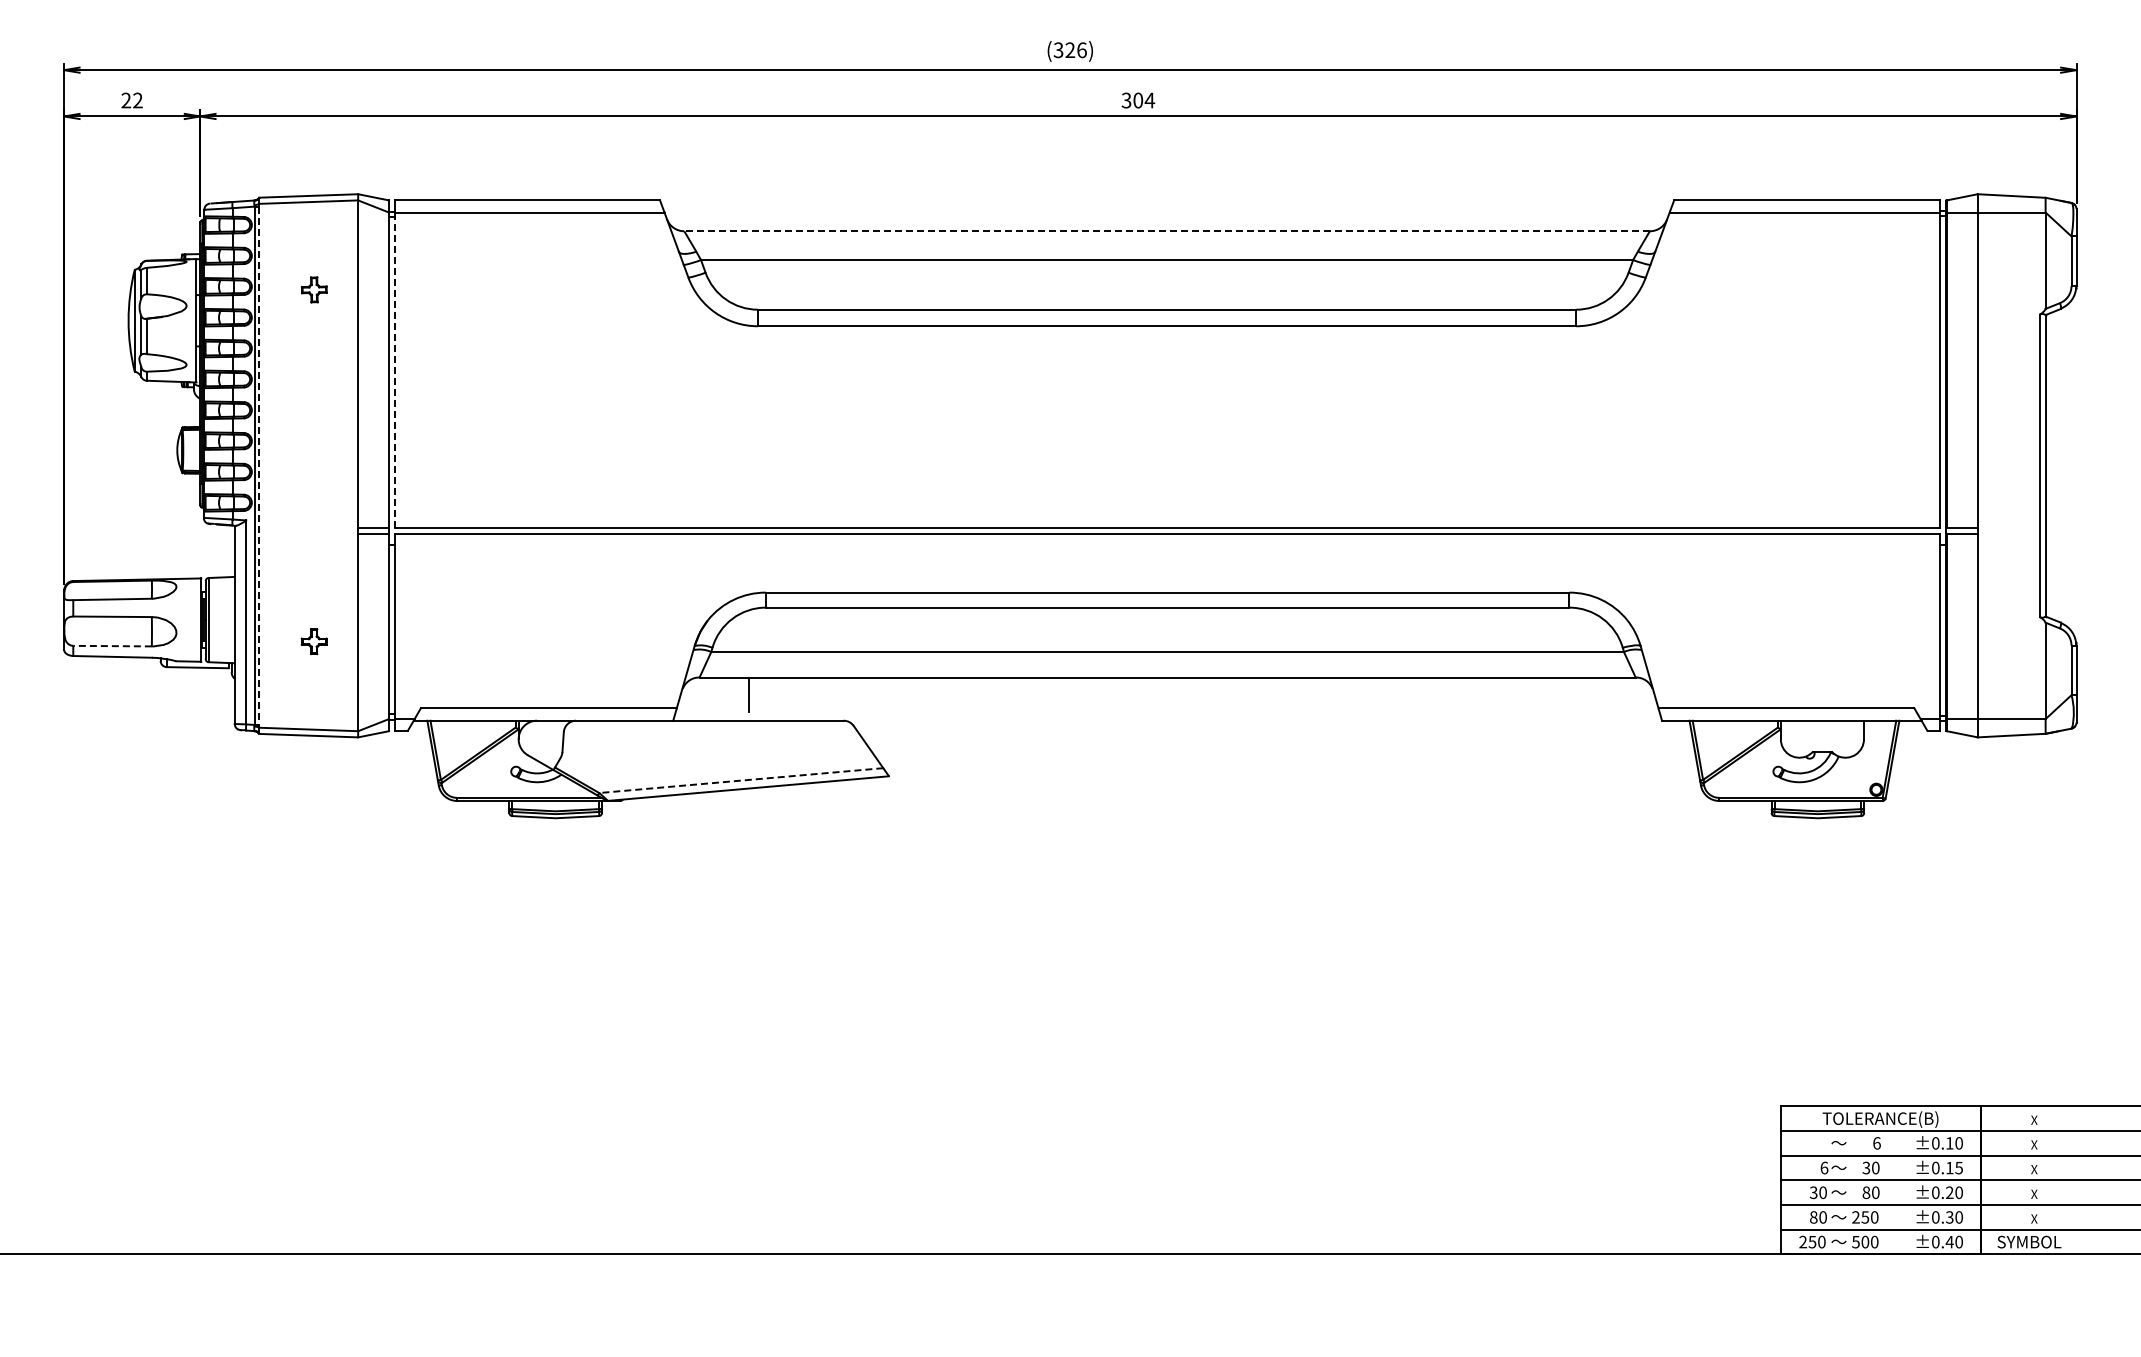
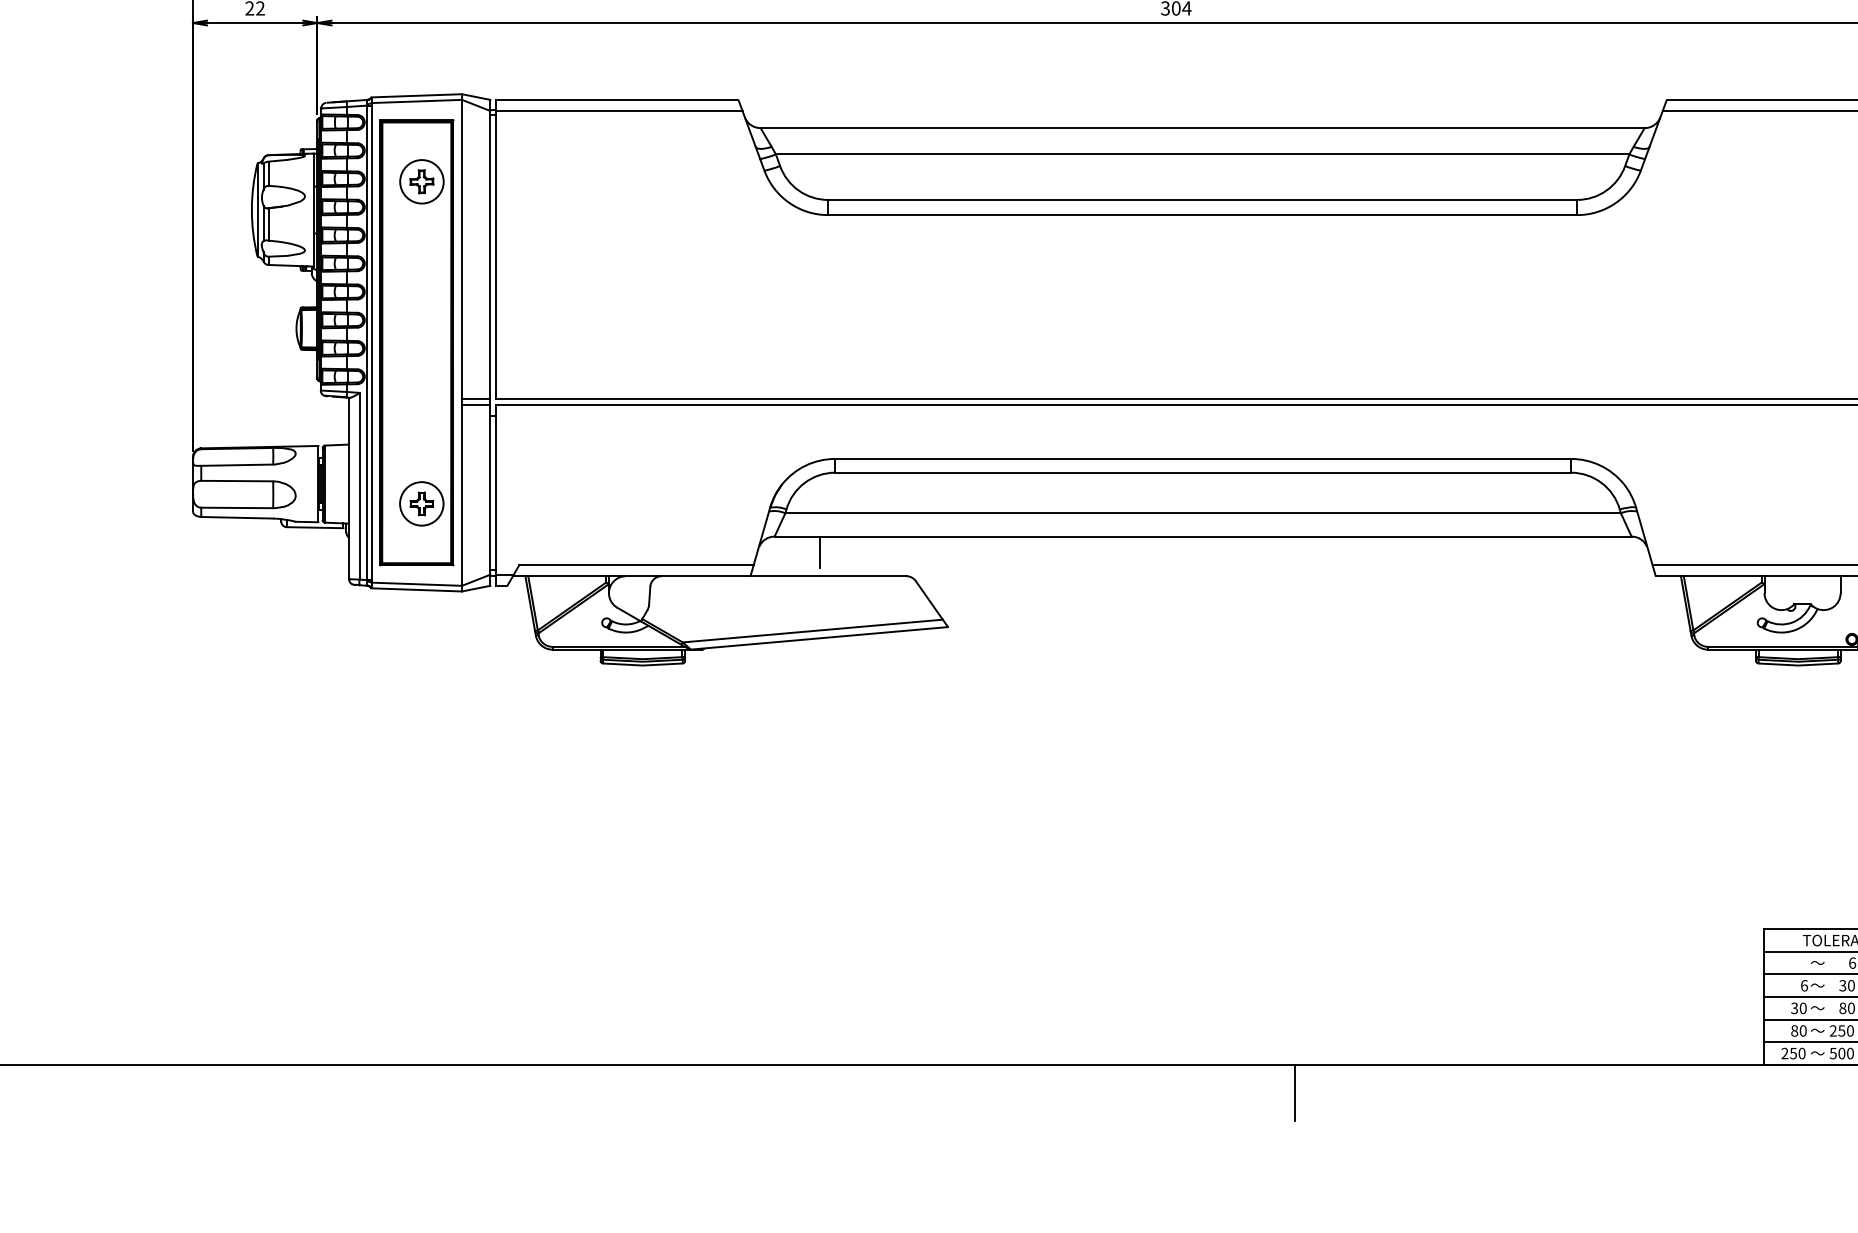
line: (1167, 231) -> (1203, 128), dashed -> solid
line: (395, 369) -> (496, 254), dashed -> solid
part: (308, 465) -> (416, 342), added
line: (259, 466) -> (371, 343), dashed -> solid
line: (112, 646) -> (237, 508), dashed -> solid
line: (741, 780) -> (813, 630), dashed -> solid
line: (1268, 1285) -> (1295, 1093), added

